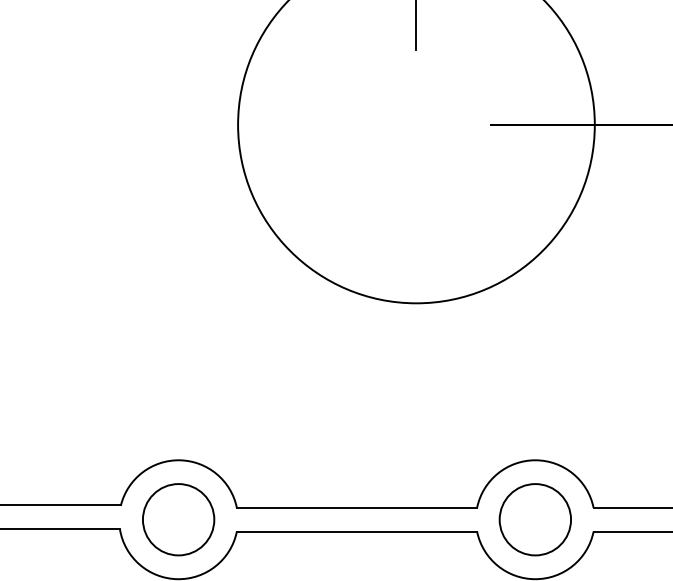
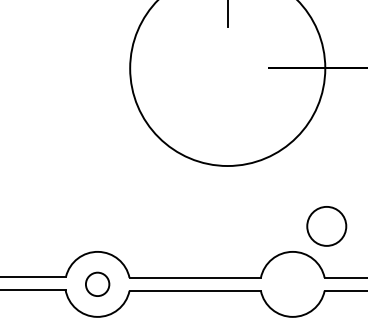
circle: (178, 518) -> (97, 283), size x0.6
circle: (534, 519) -> (326, 226), moved

